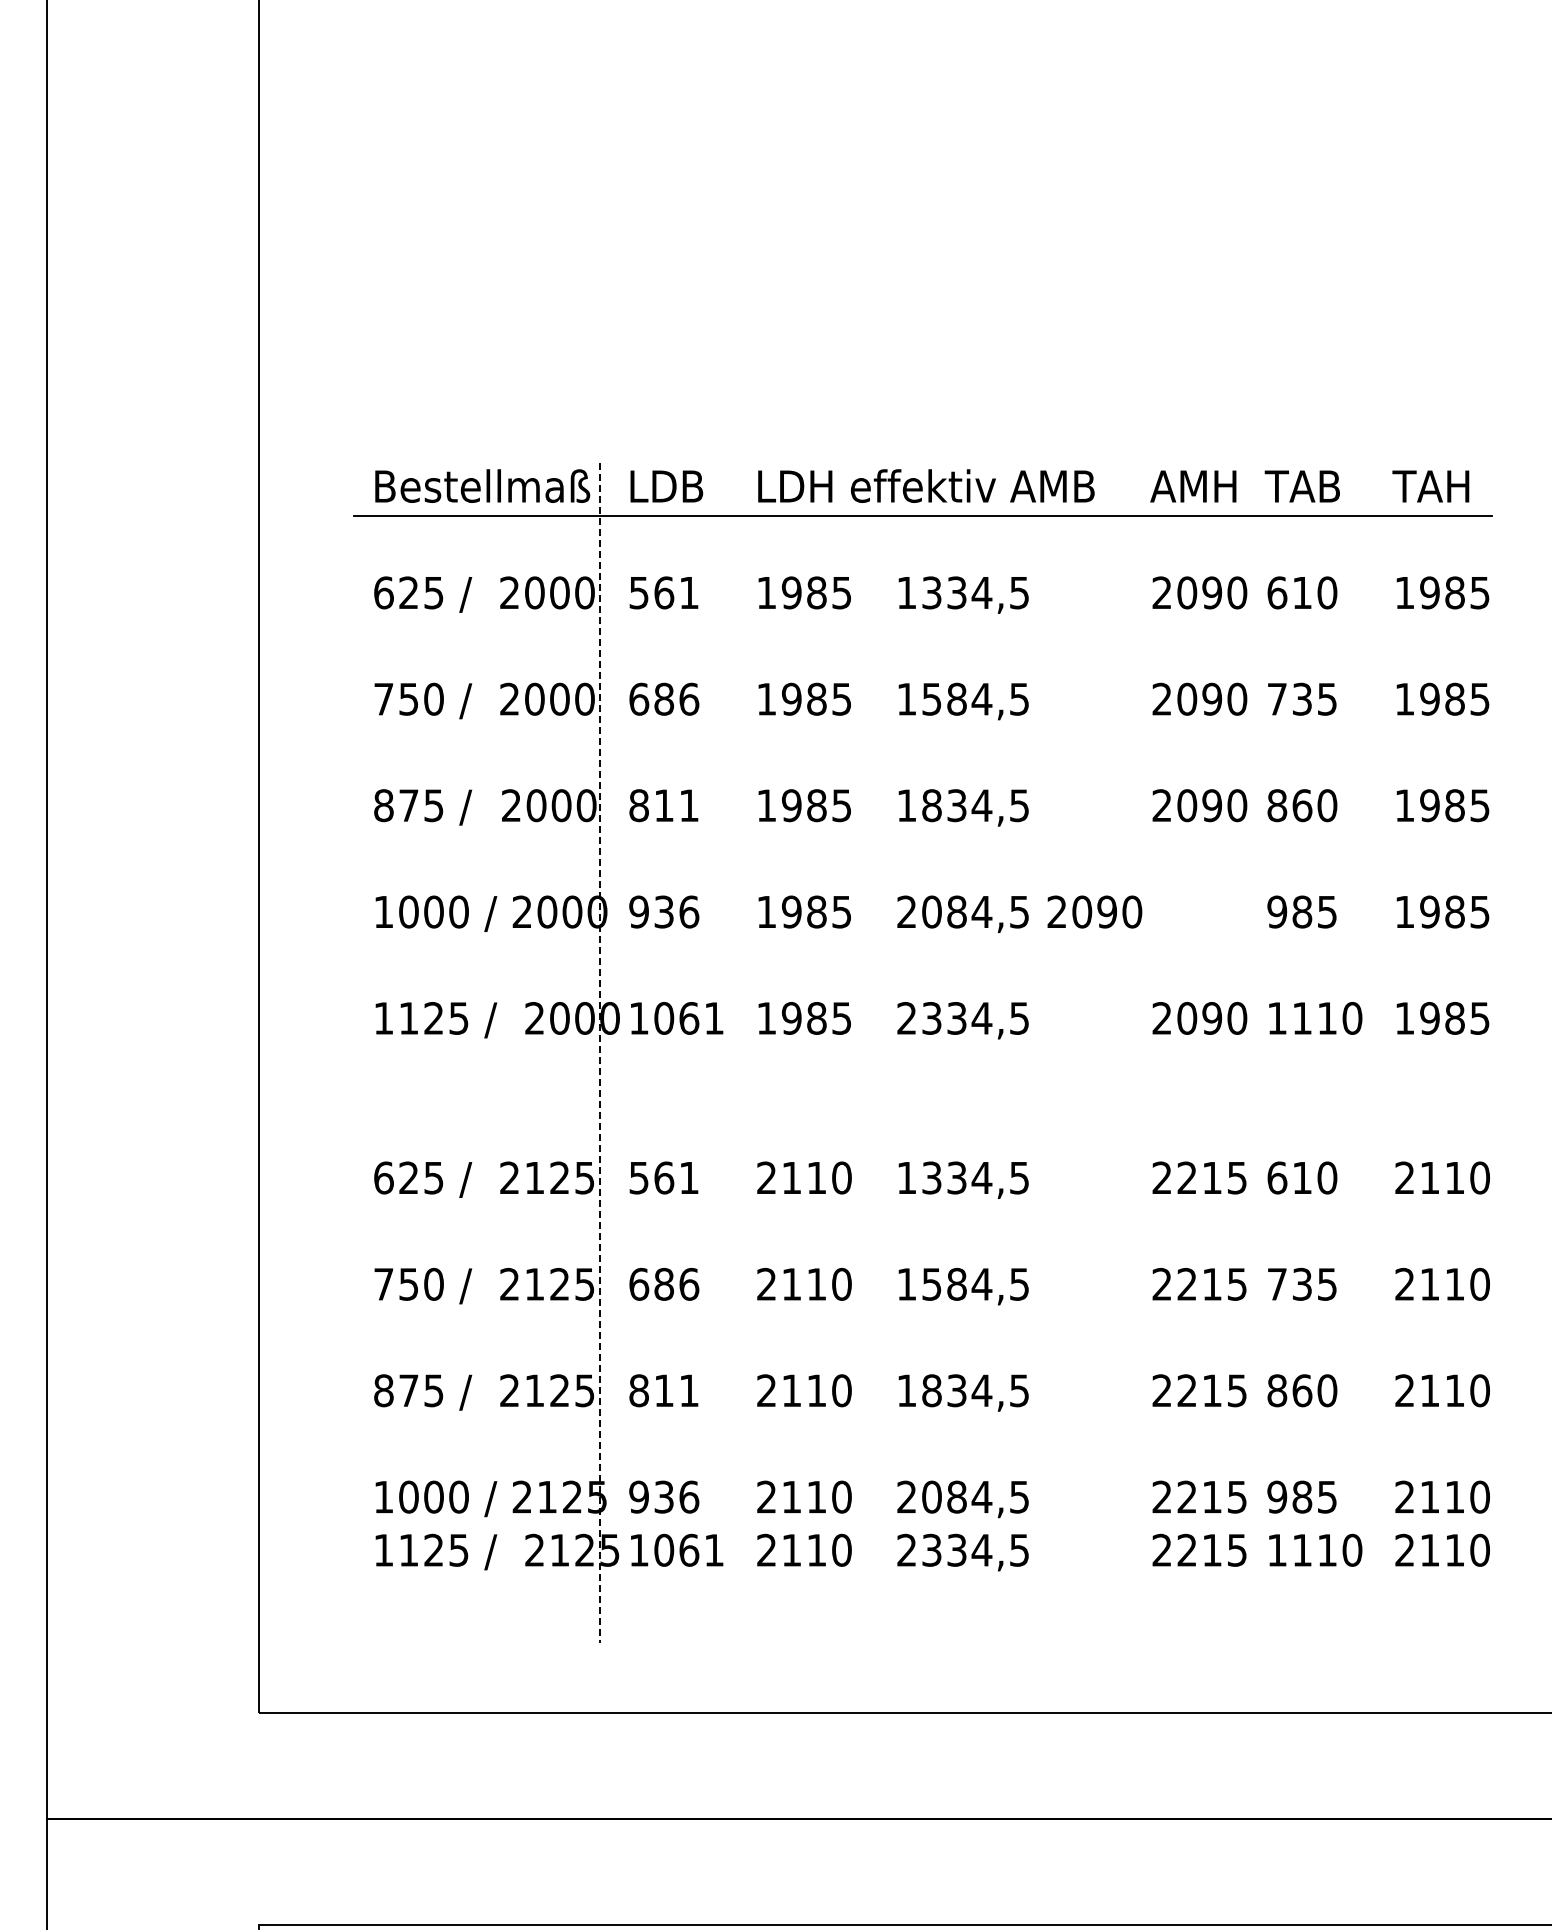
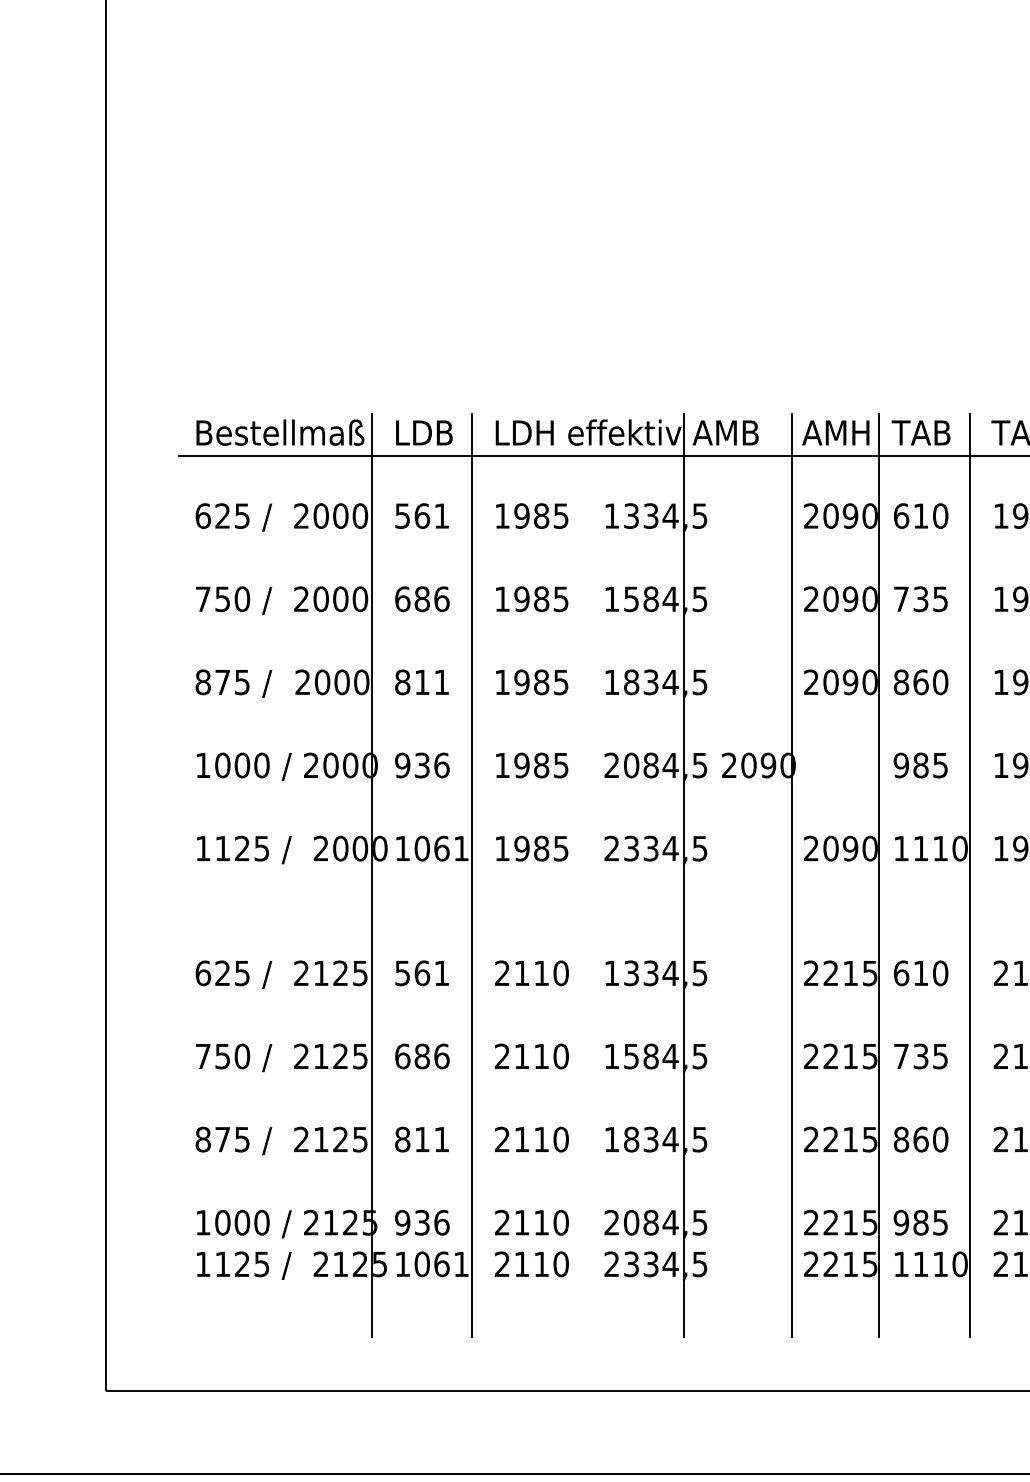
line: (727, 1052) -> (471, 875), added
line: (998, 1052) -> (683, 875), added
line: (1136, 1052) -> (791, 875), added
line: (1248, 1052) -> (878, 875), added
line: (1365, 1052) -> (970, 875), added
line: (599, 1053) -> (371, 876), dashed -> solid

